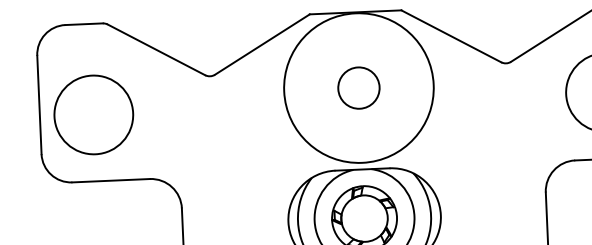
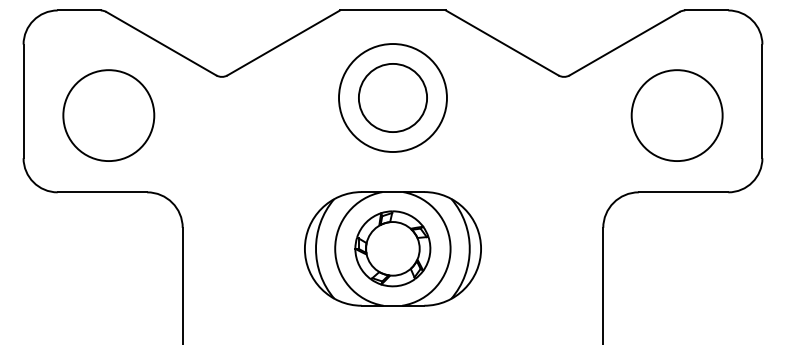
circle: (358, 87) -> (392, 97), size x1.43
circle: (358, 88) -> (392, 98), size x0.62
circle: (93, 114) -> (108, 115), moved

